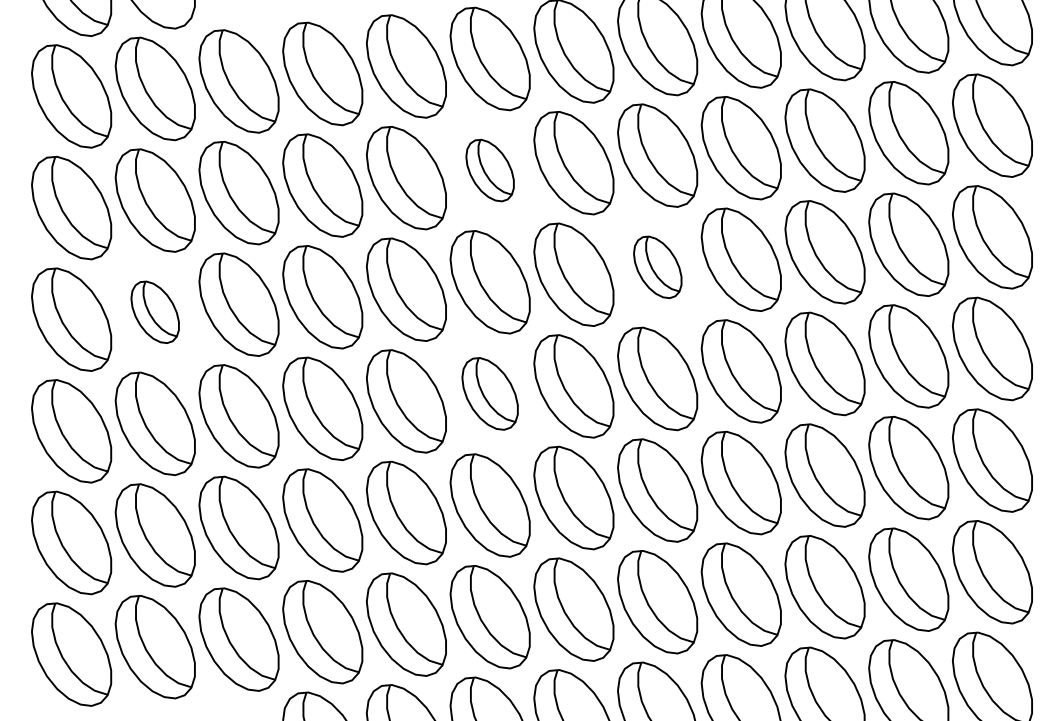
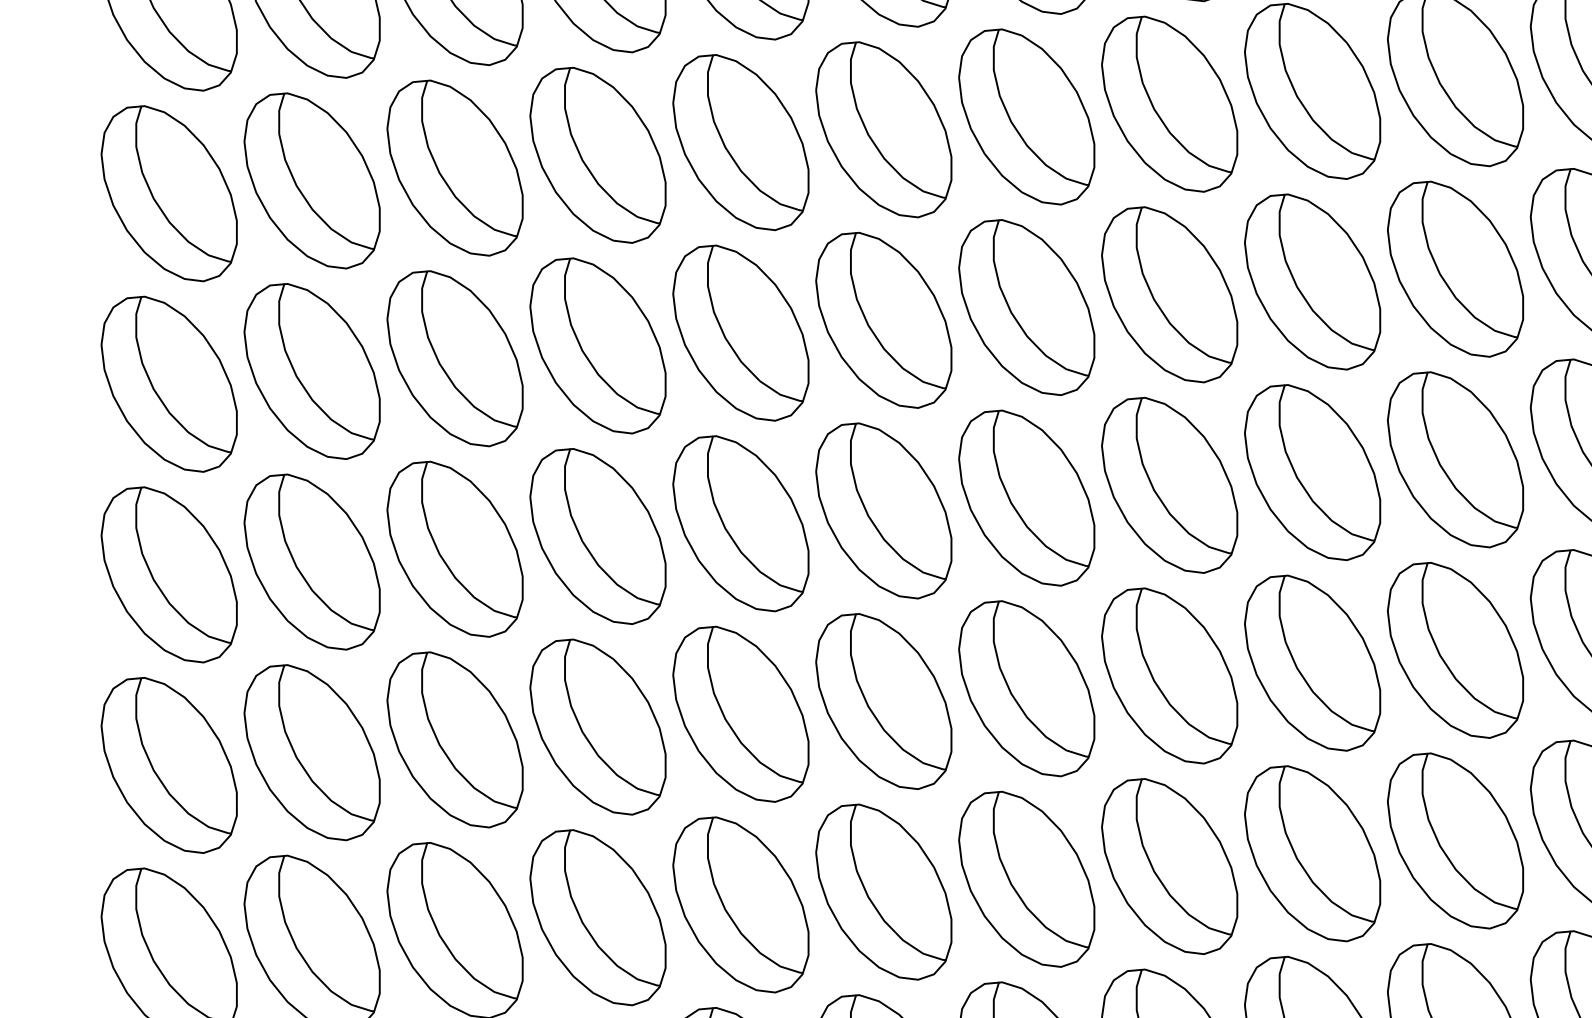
part: (489, 170) -> (882, 129), size x1.67
part: (657, 267) -> (1169, 295), size x1.67
part: (154, 312) -> (310, 371), size x1.67
part: (489, 393) -> (882, 510), size x1.43

